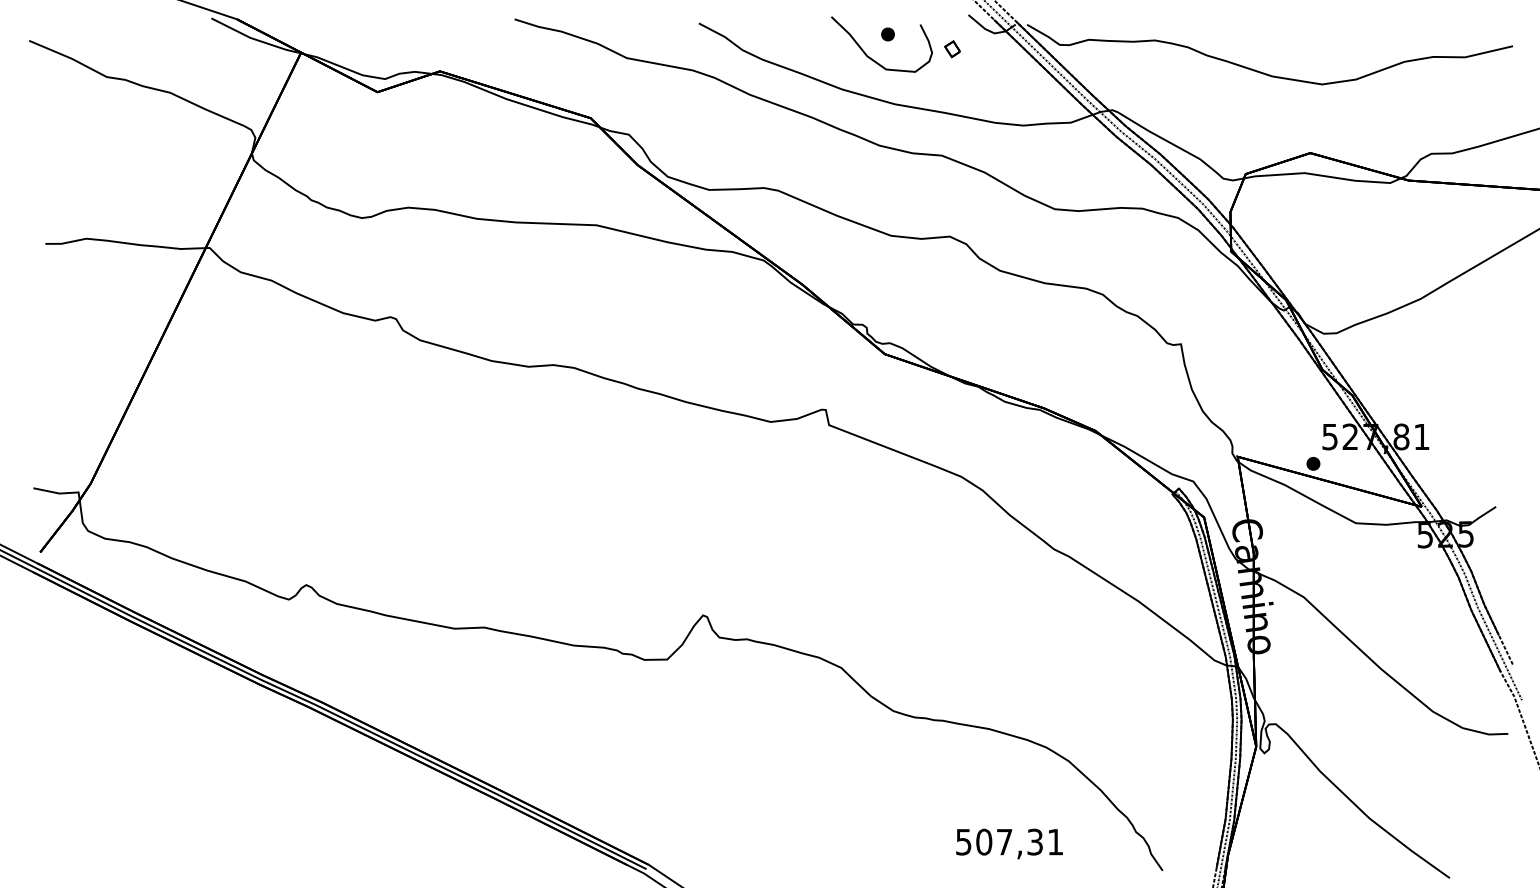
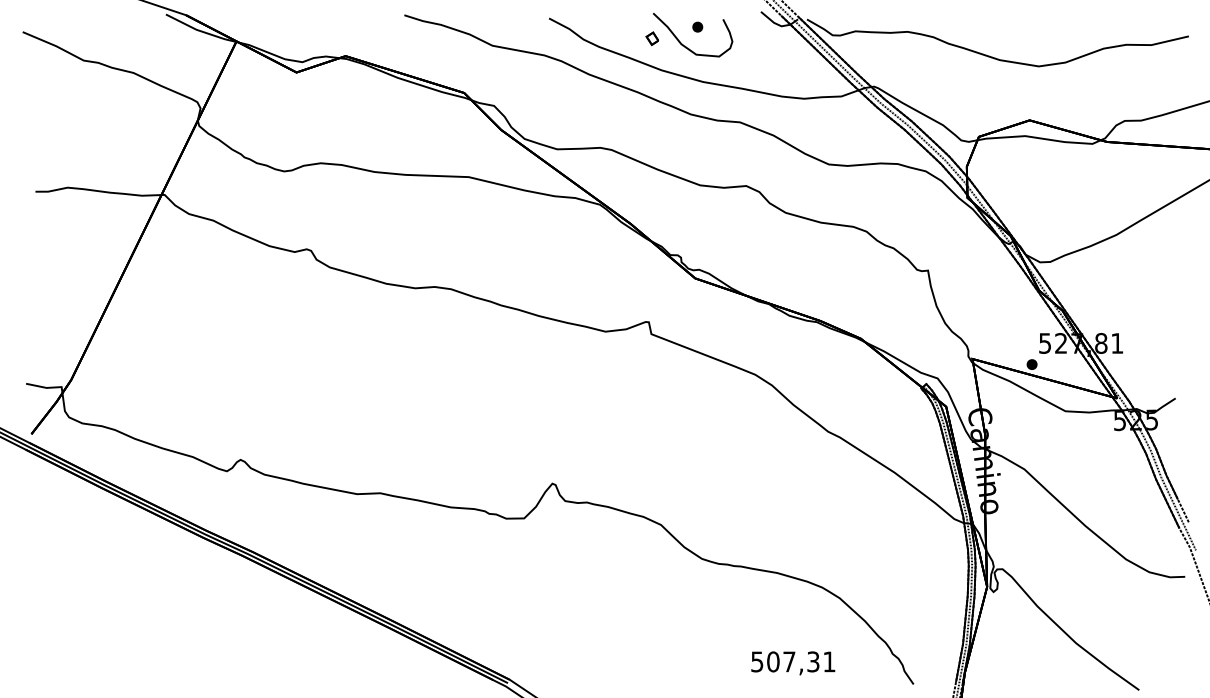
part: (951, 48) -> (651, 38), moved

